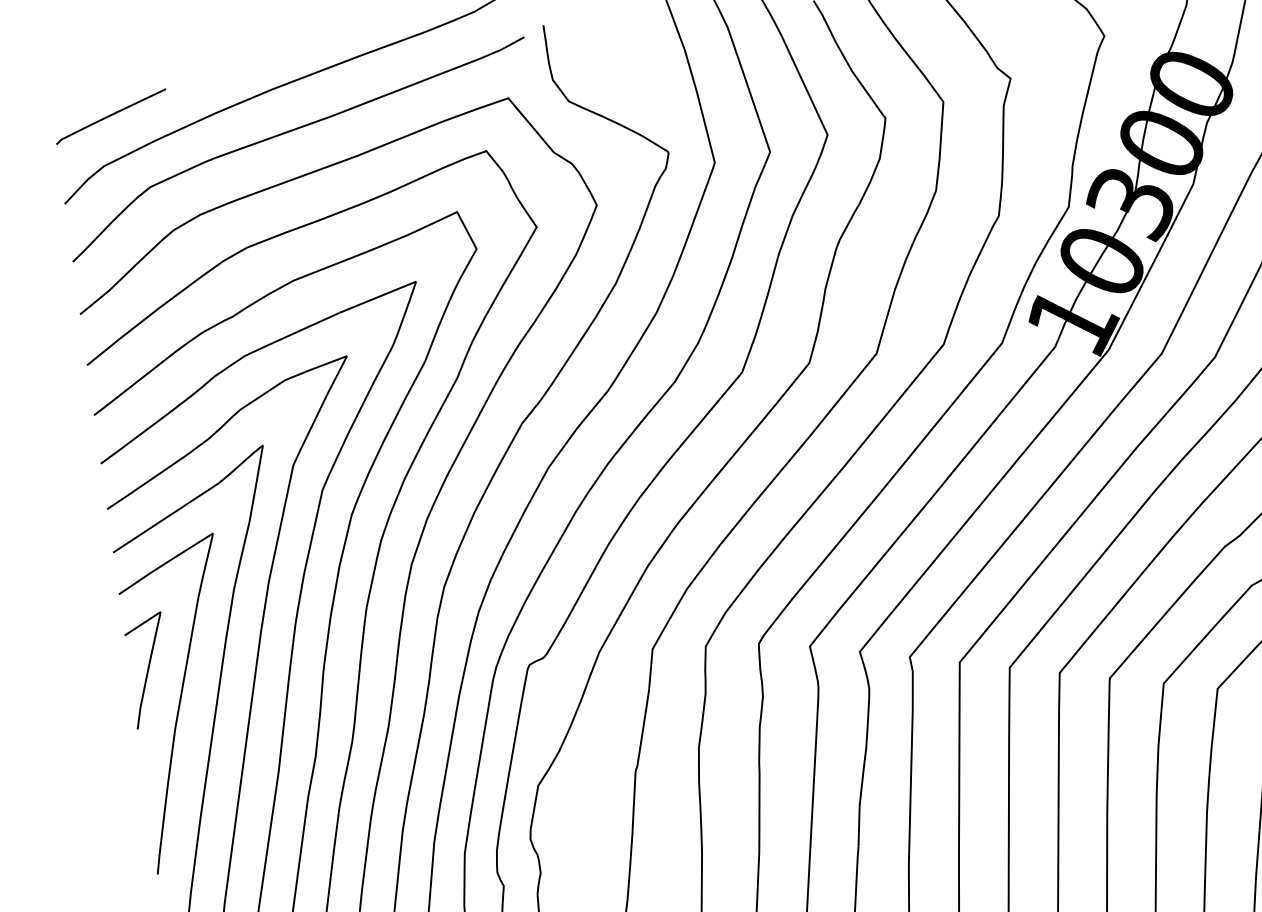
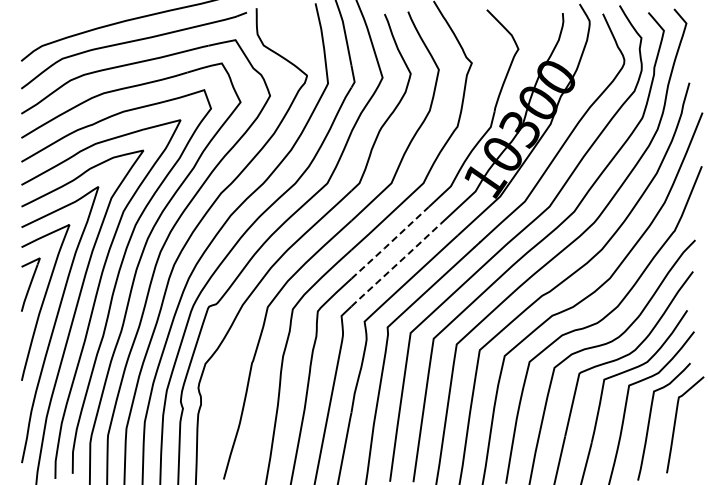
line: (111, 117) -> (48, 23), removed
line: (891, 480) -> (390, 243), solid -> dashed
line: (910, 522) -> (396, 264), solid -> dashed

